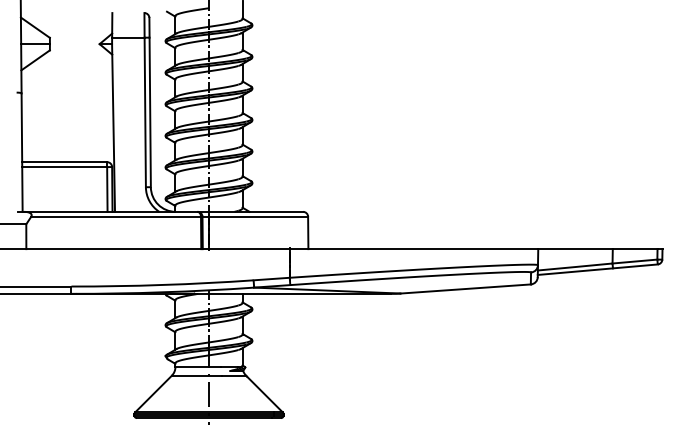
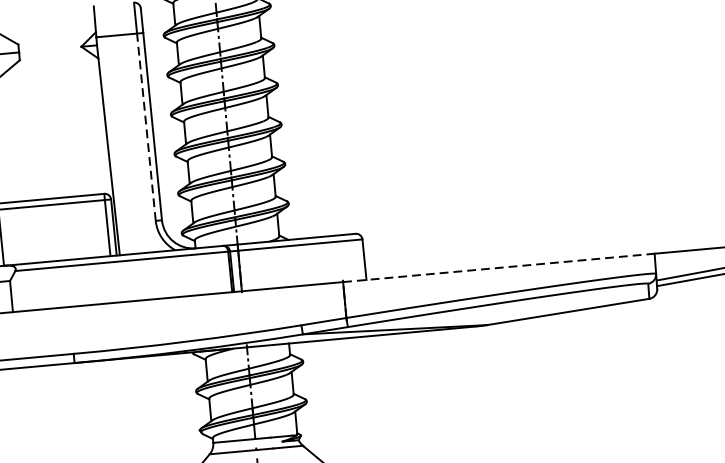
line: (145, 112) -> (146, 127), solid -> dashed
line: (414, 249) -> (499, 268), solid -> dashed

